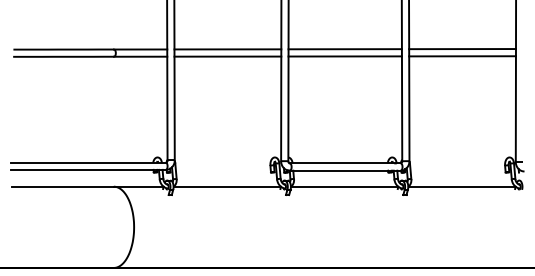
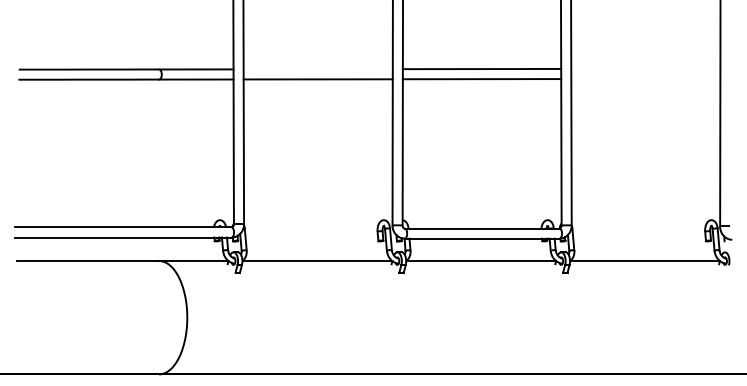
line: (462, 48) -> (645, 68), removed
line: (227, 49) -> (317, 69), removed
line: (462, 55) -> (645, 78), removed

